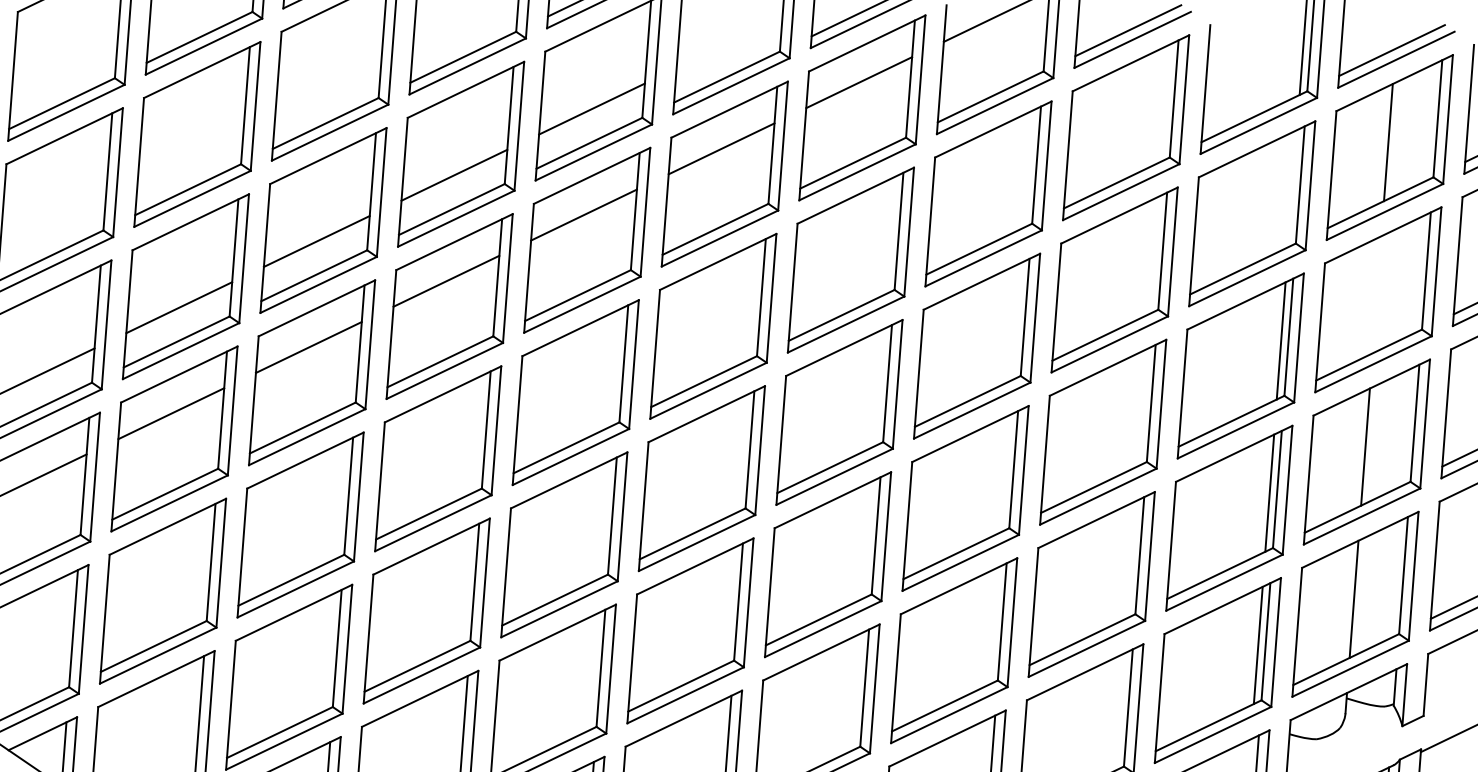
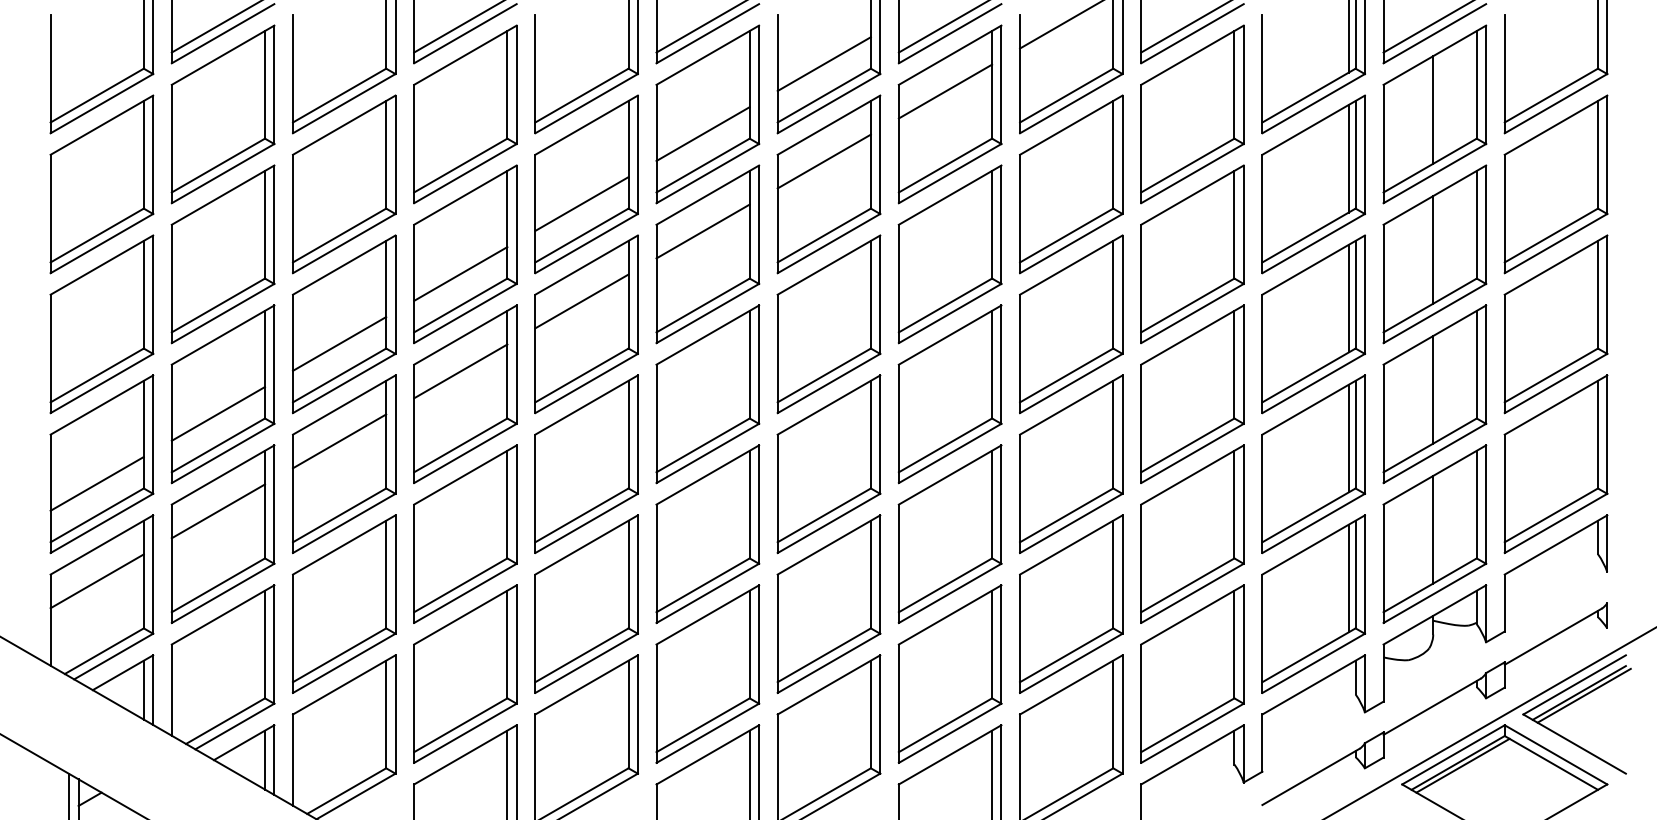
line: (728, 43) -> (823, 64), added
line: (1292, 188) -> (1348, 158), added
line: (1377, 294) -> (1433, 249), added

